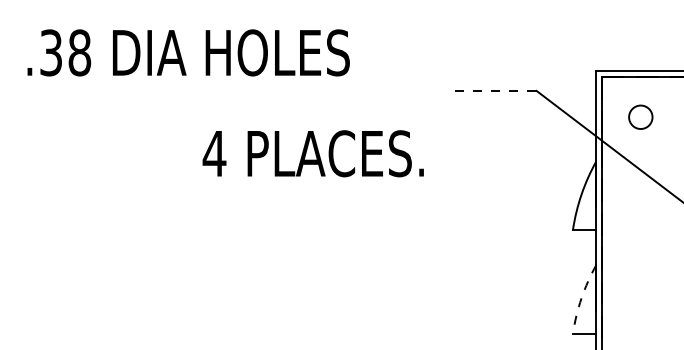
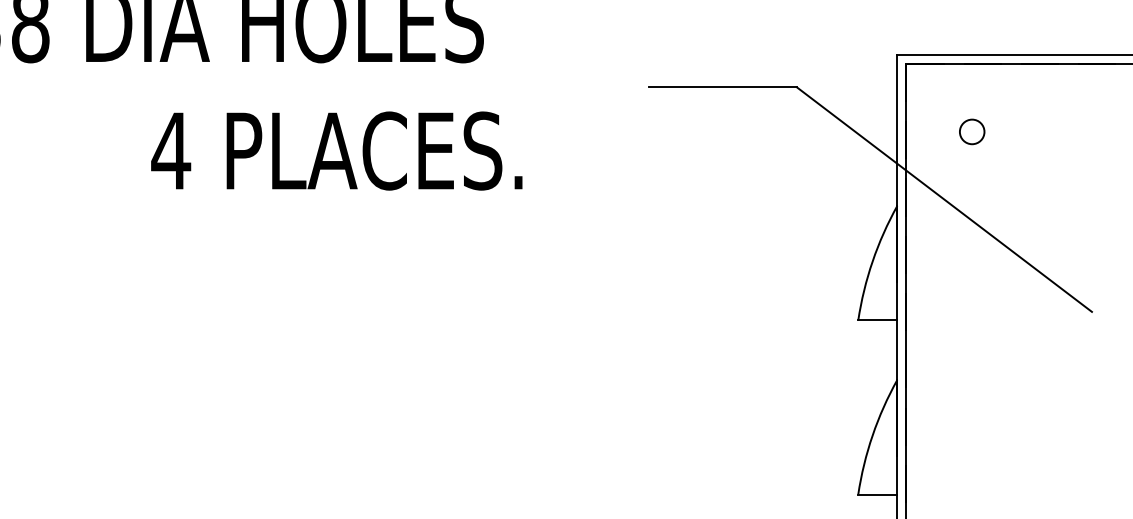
line: (491, 90) -> (721, 86), dashed -> solid
circle: (640, 117) -> (971, 132), size x0.62
text: (312, 153) -> (335, 150), moved
arc: (581, 298) -> (872, 435), dashed -> solid

